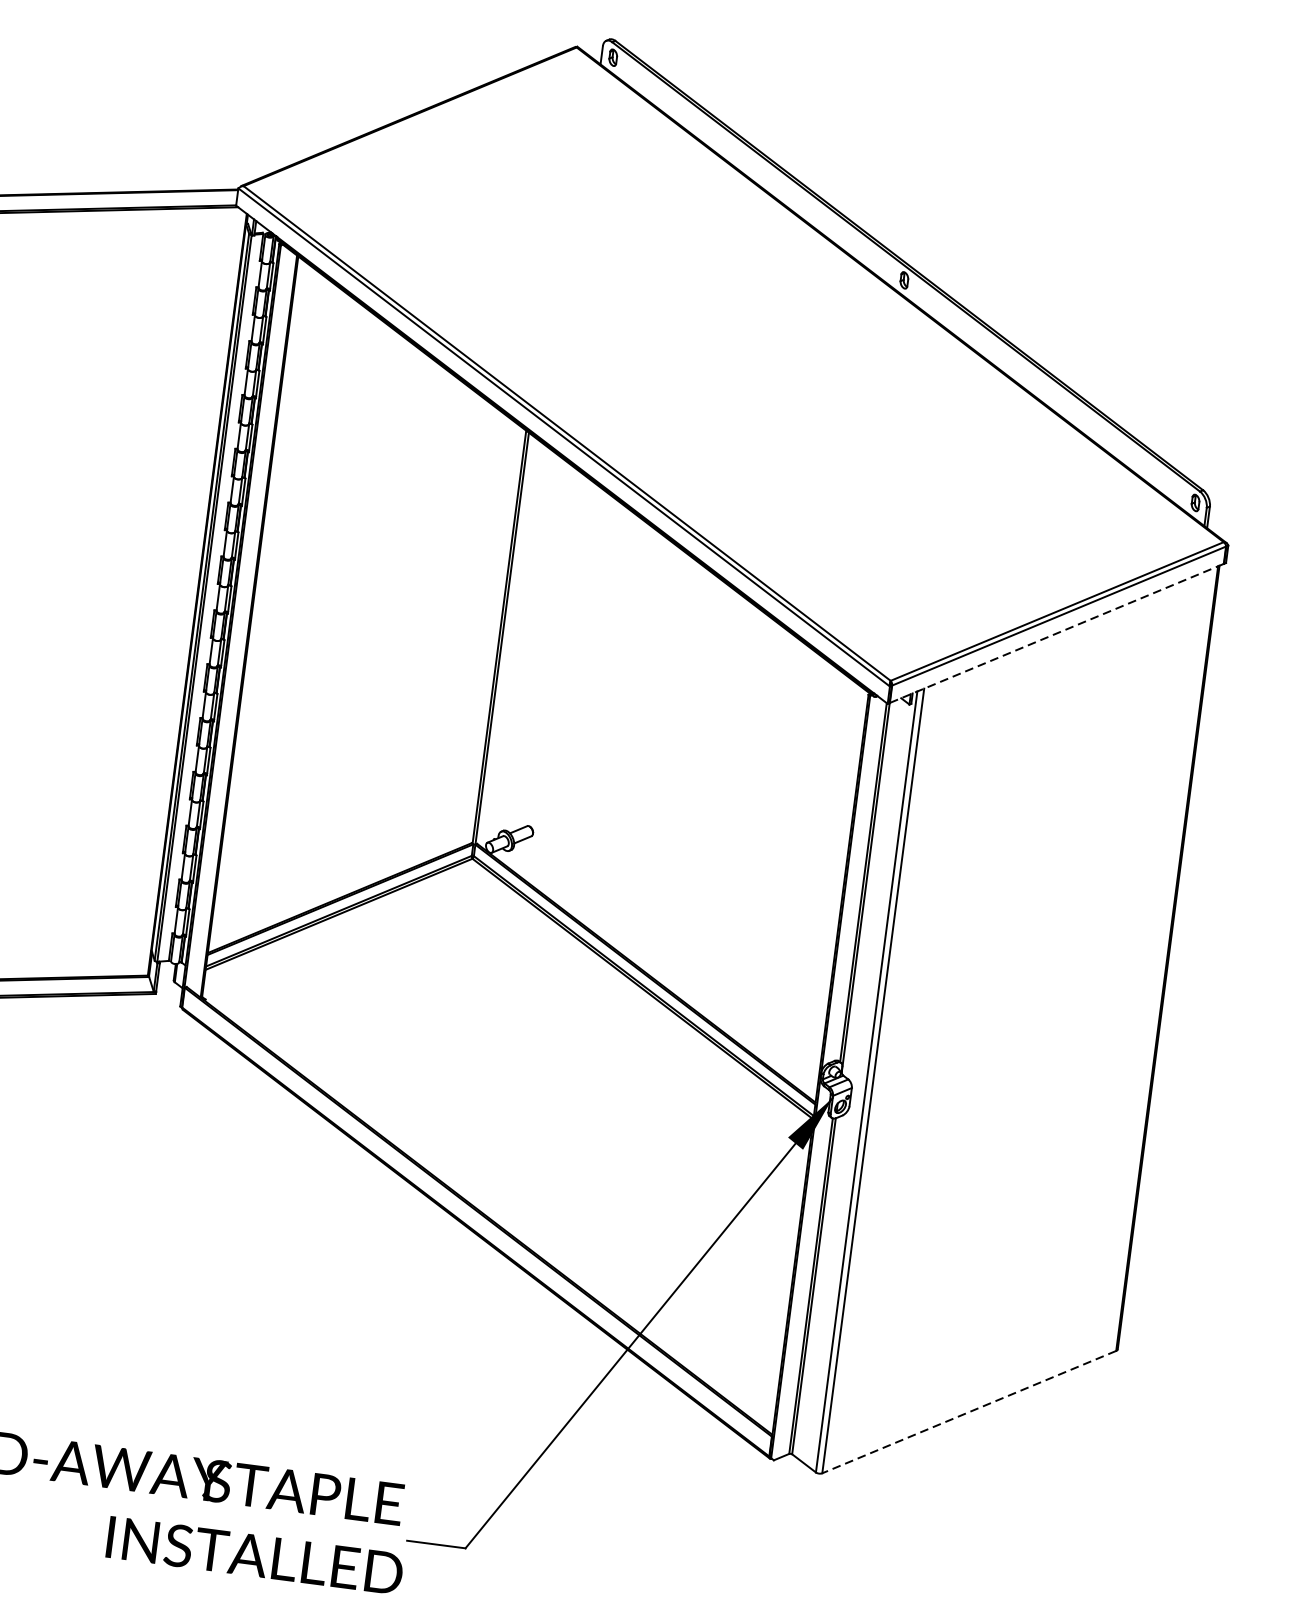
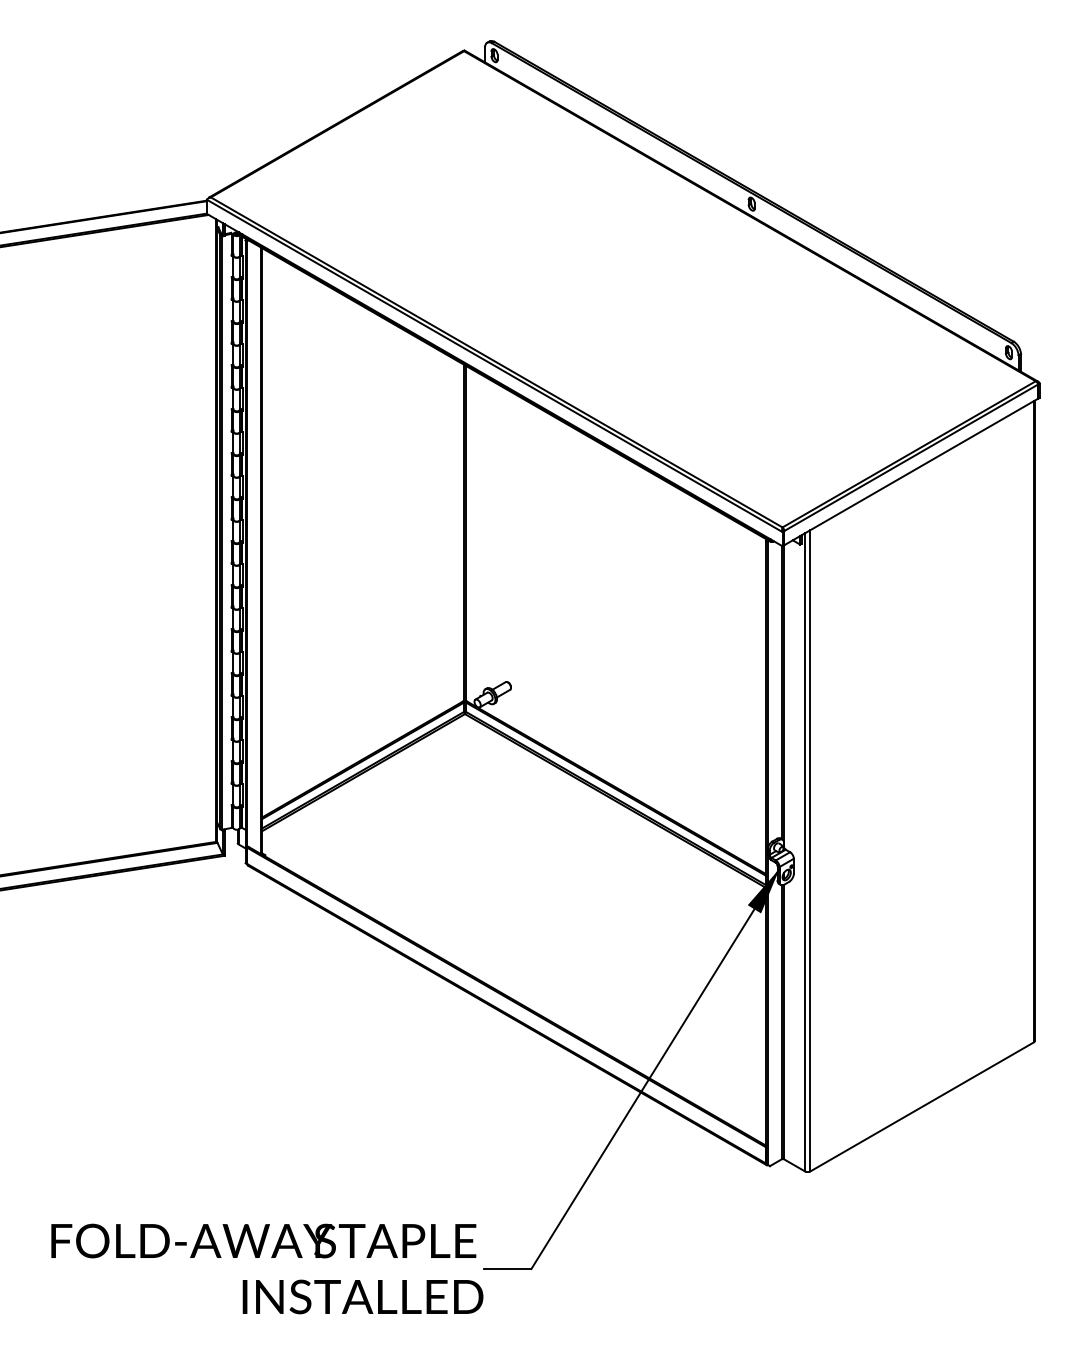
line: (1057, 634) -> (911, 472), dashed -> solid
line: (968, 1412) -> (921, 1107), dashed -> solid

